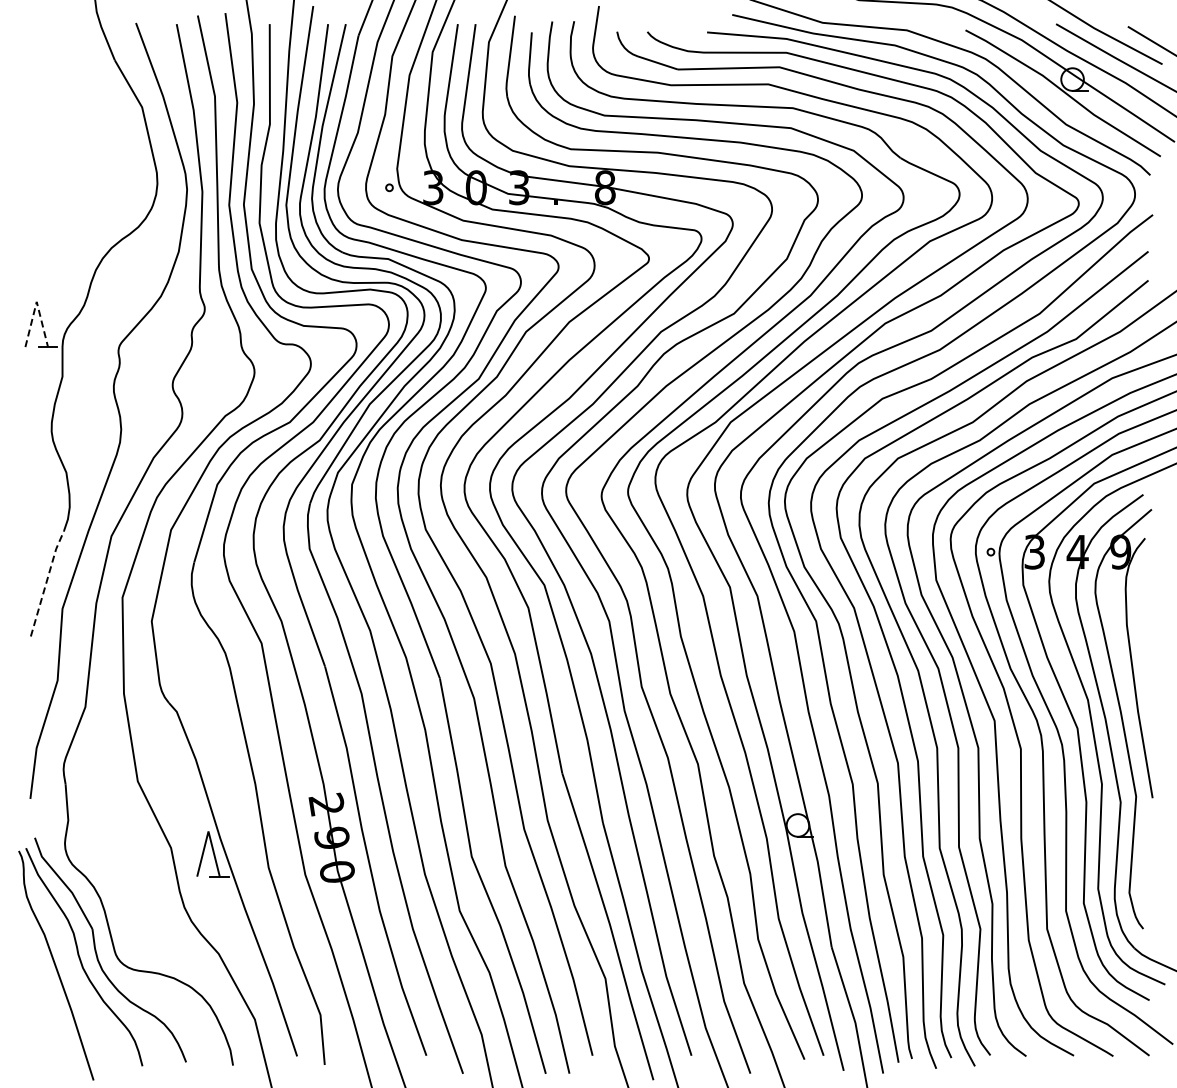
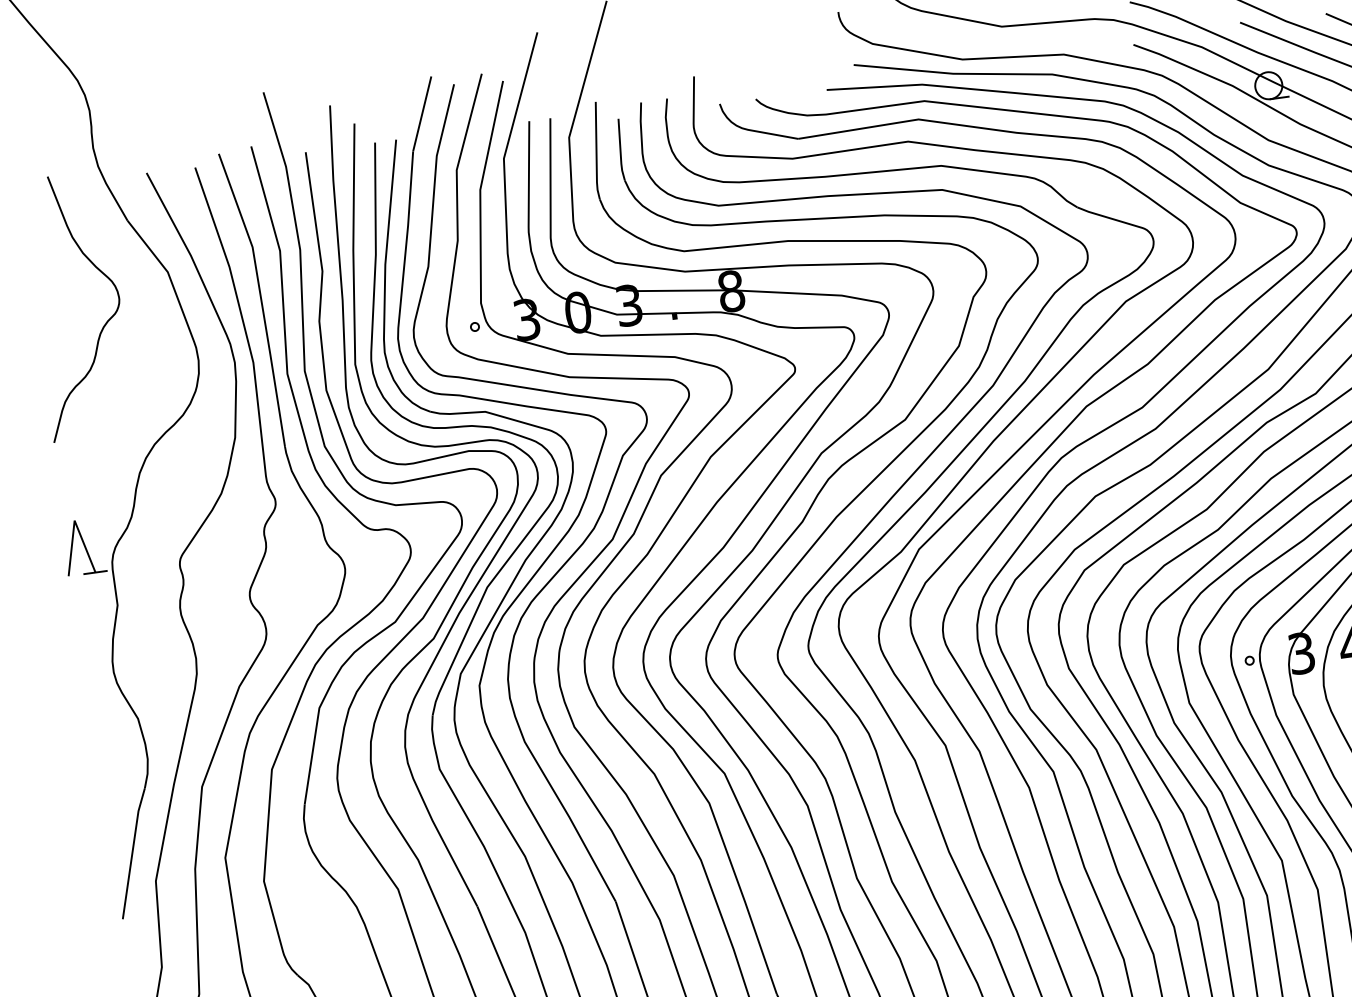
curve: (83, 143) -> (104, 324), added
line: (36, 301) -> (74, 520), dashed -> solid
line: (46, 582) -> (132, 852), dashed -> solid

